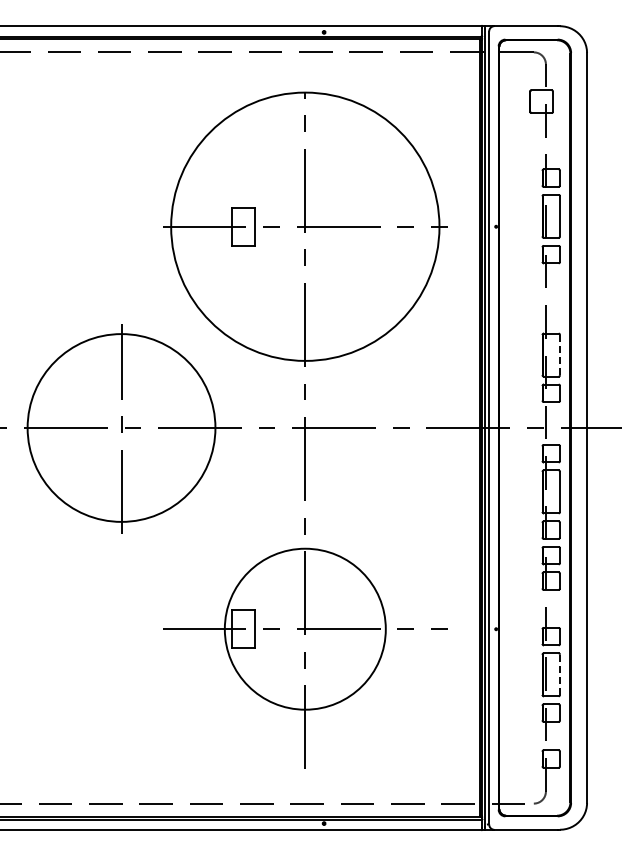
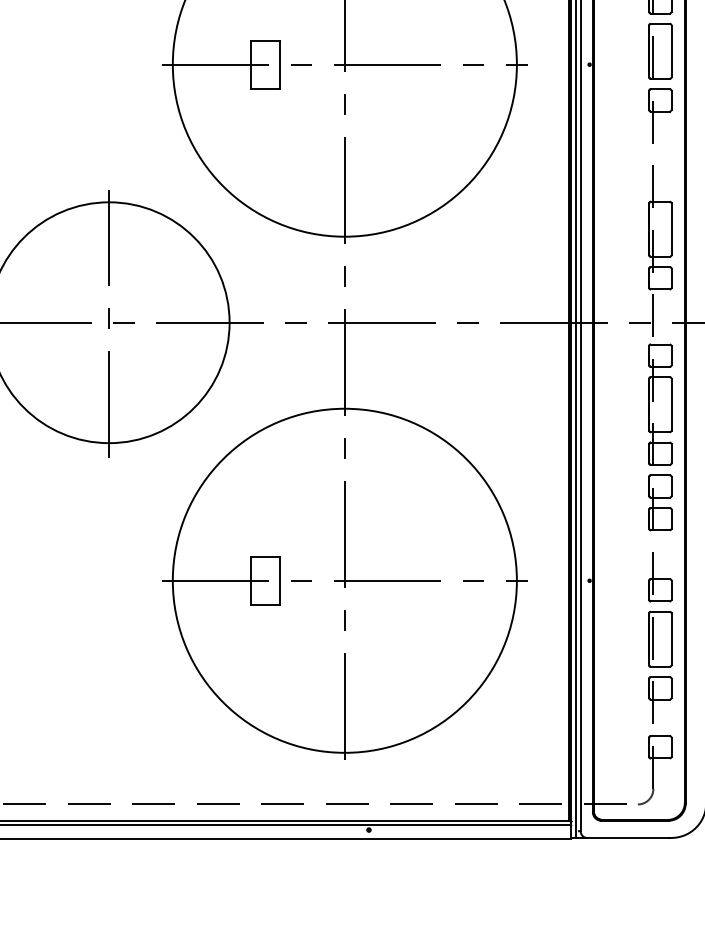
line: (560, 354) -> (672, 228), dashed -> solid
circle: (305, 629) -> (345, 581), size x1.67
line: (560, 674) -> (672, 638), dashed -> solid

